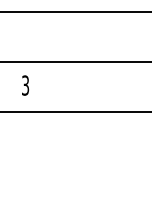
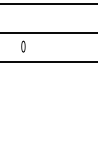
text: (25, 85) -> (23, 46), 3 -> 0

